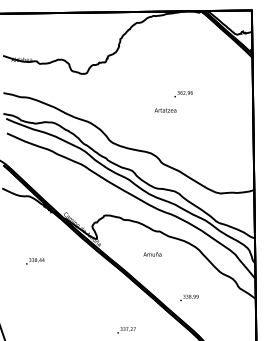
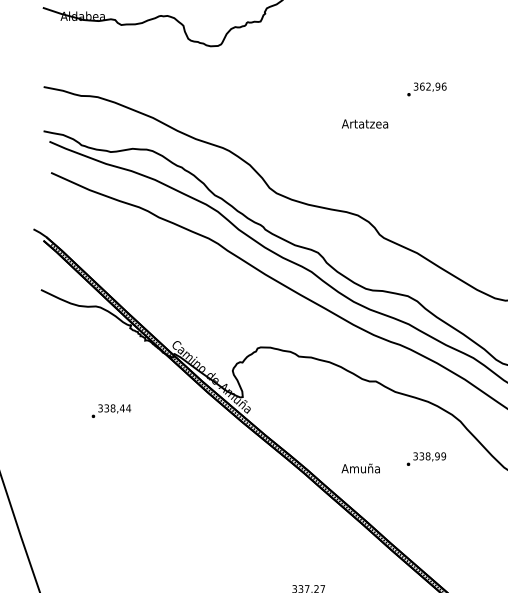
text: (165, 110) -> (364, 124), moved
text: (152, 254) -> (360, 468), moved
text: (35, 261) -> (111, 411), moved
text: (189, 297) -> (426, 458), moved

